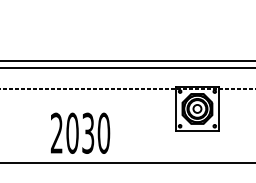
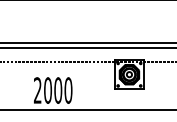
text: (88, 133) -> (58, 90), 2030 -> 2000

